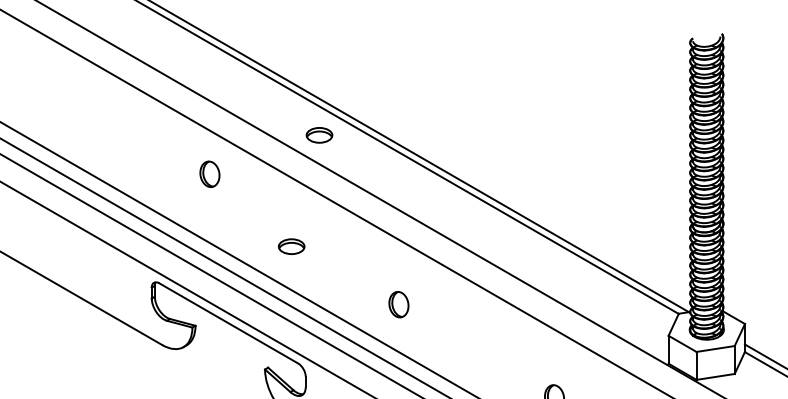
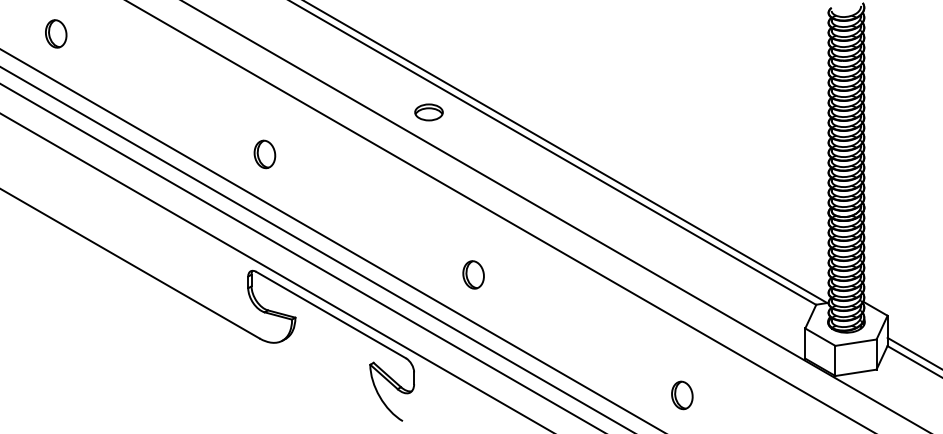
part: (209, 174) -> (264, 154), moved
part: (291, 246) -> (398, 232), removed
part: (398, 304) -> (473, 274), moved

